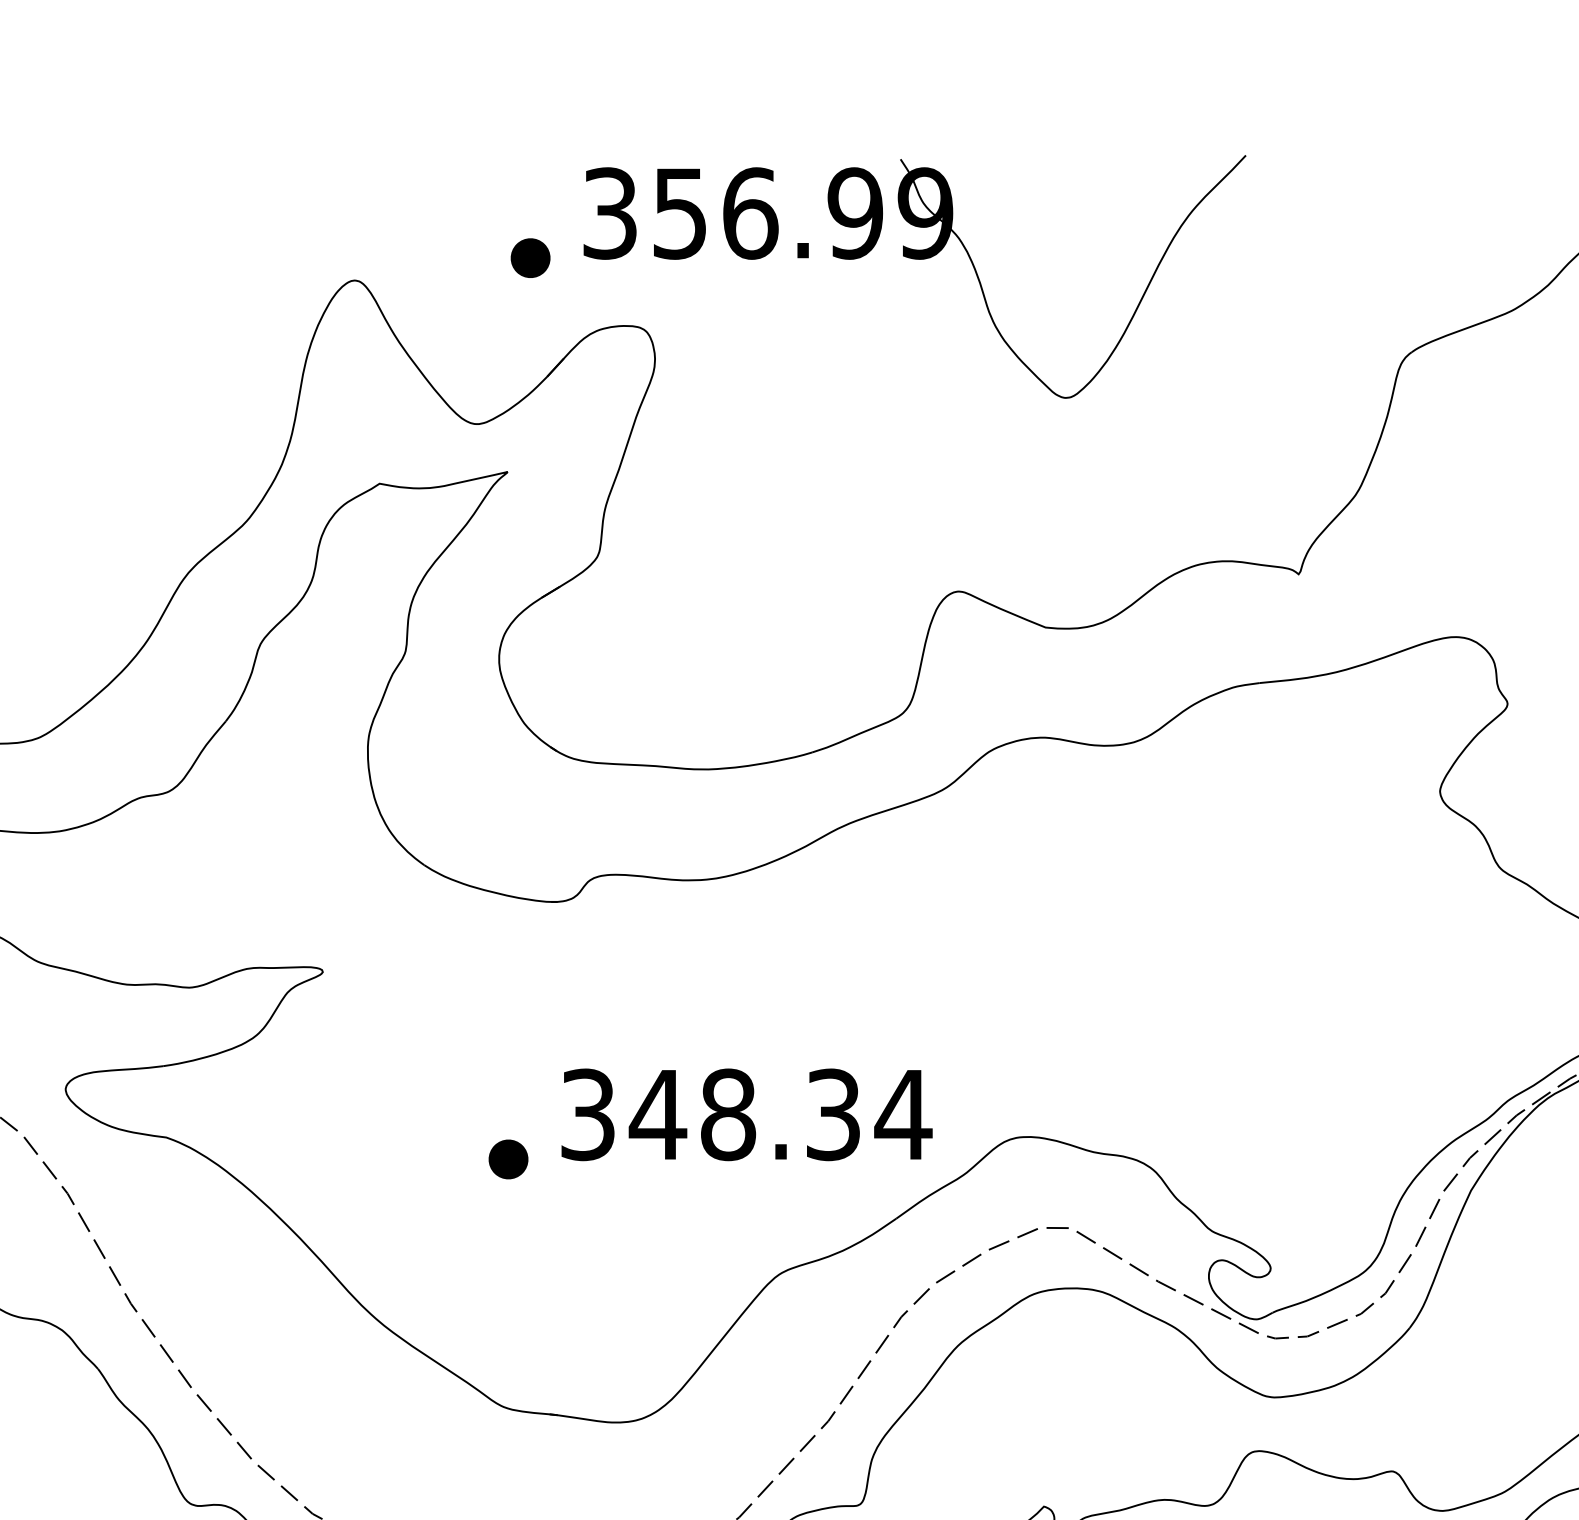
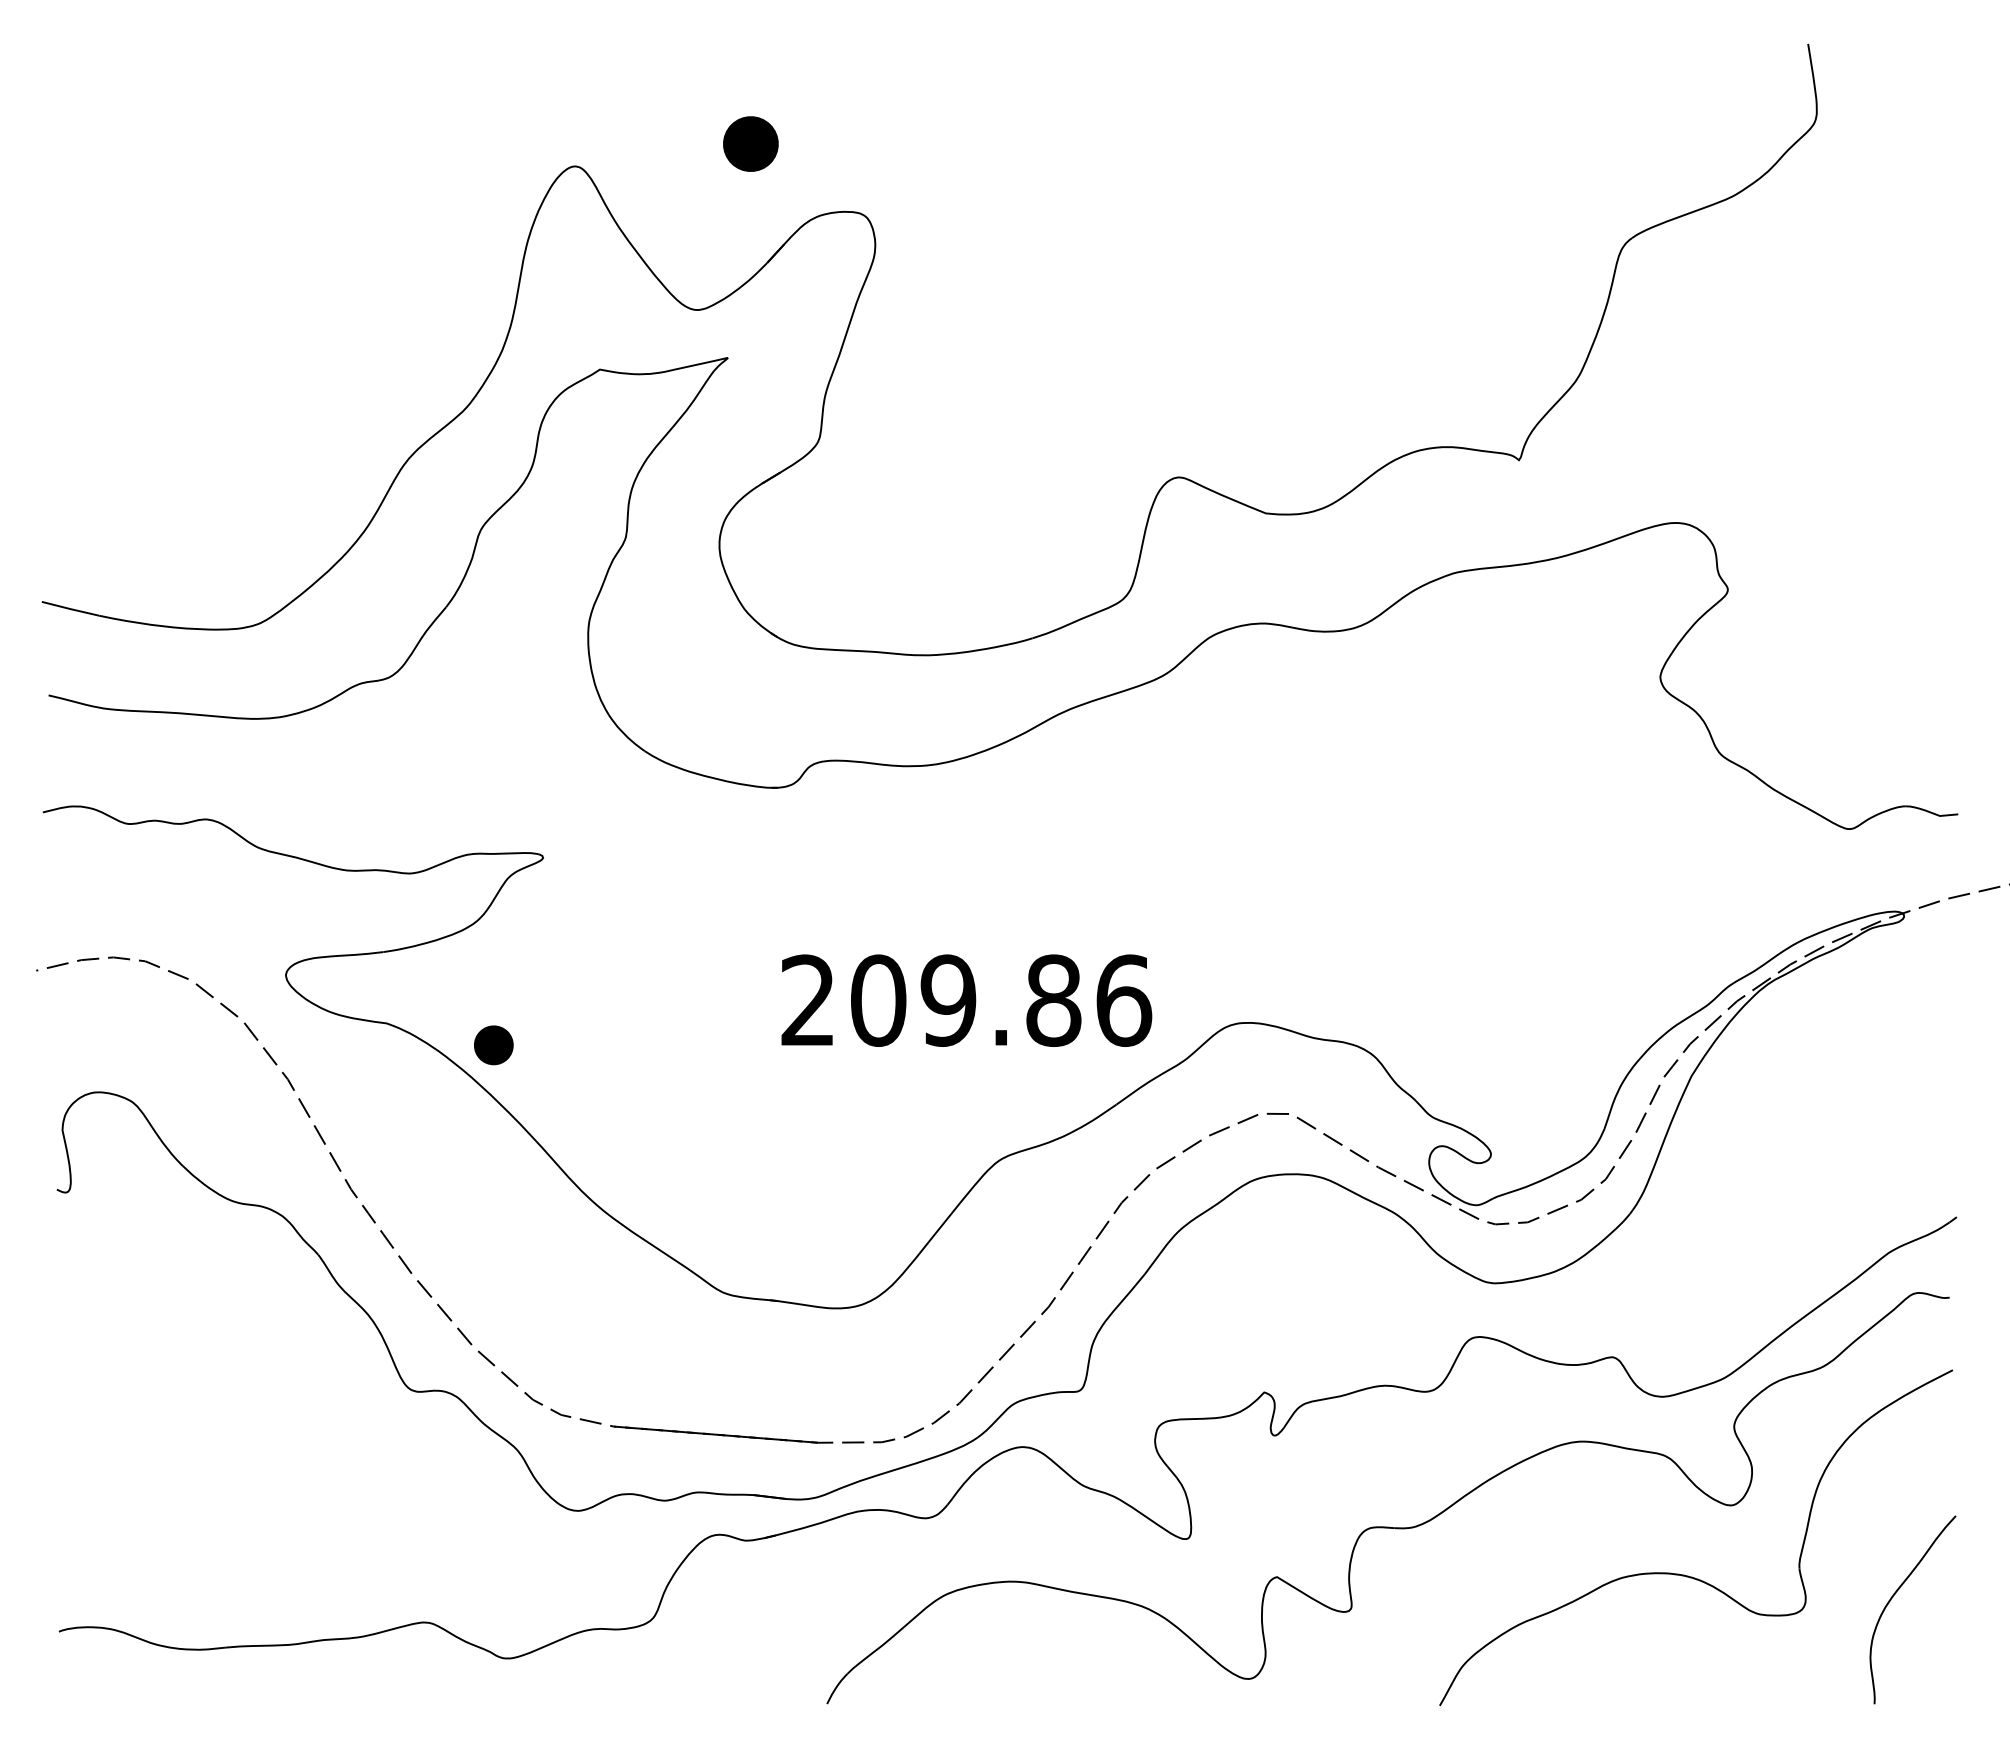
part: (530, 257) -> (750, 143), size x1.4
part: (915, 259) -> (1135, 145), removed
text: (746, 1114) -> (966, 1000), 348.34 -> 209.86
part: (508, 1159) -> (493, 1045), moved

